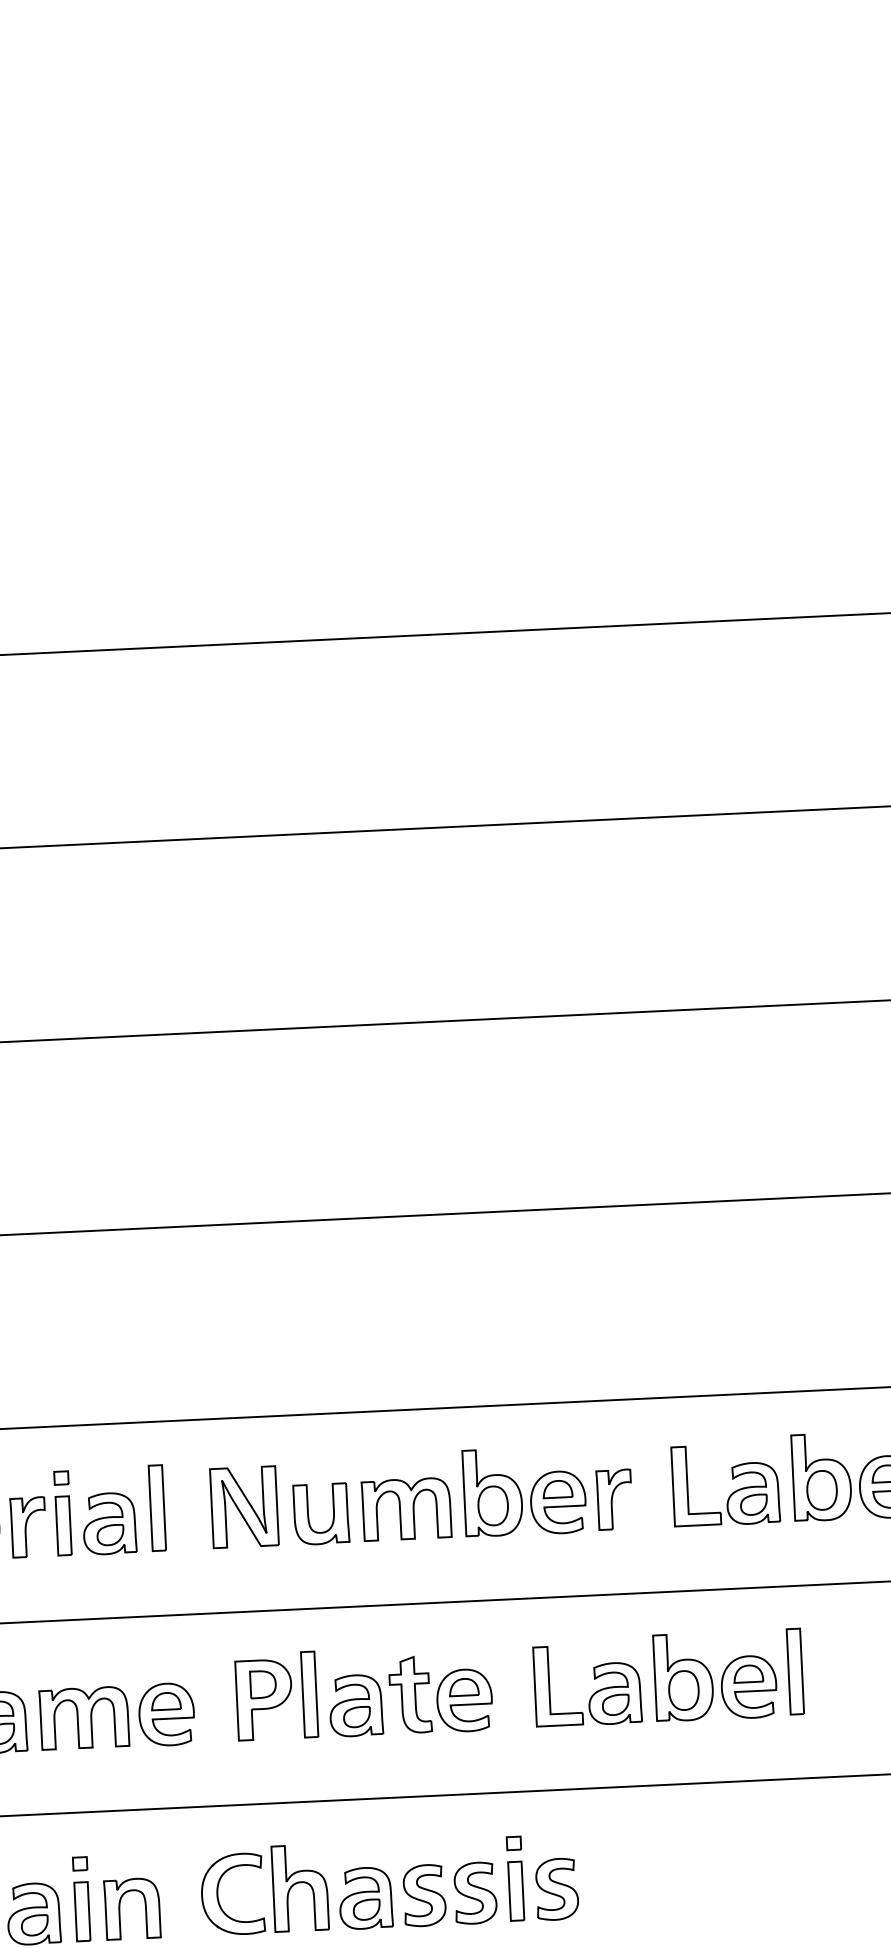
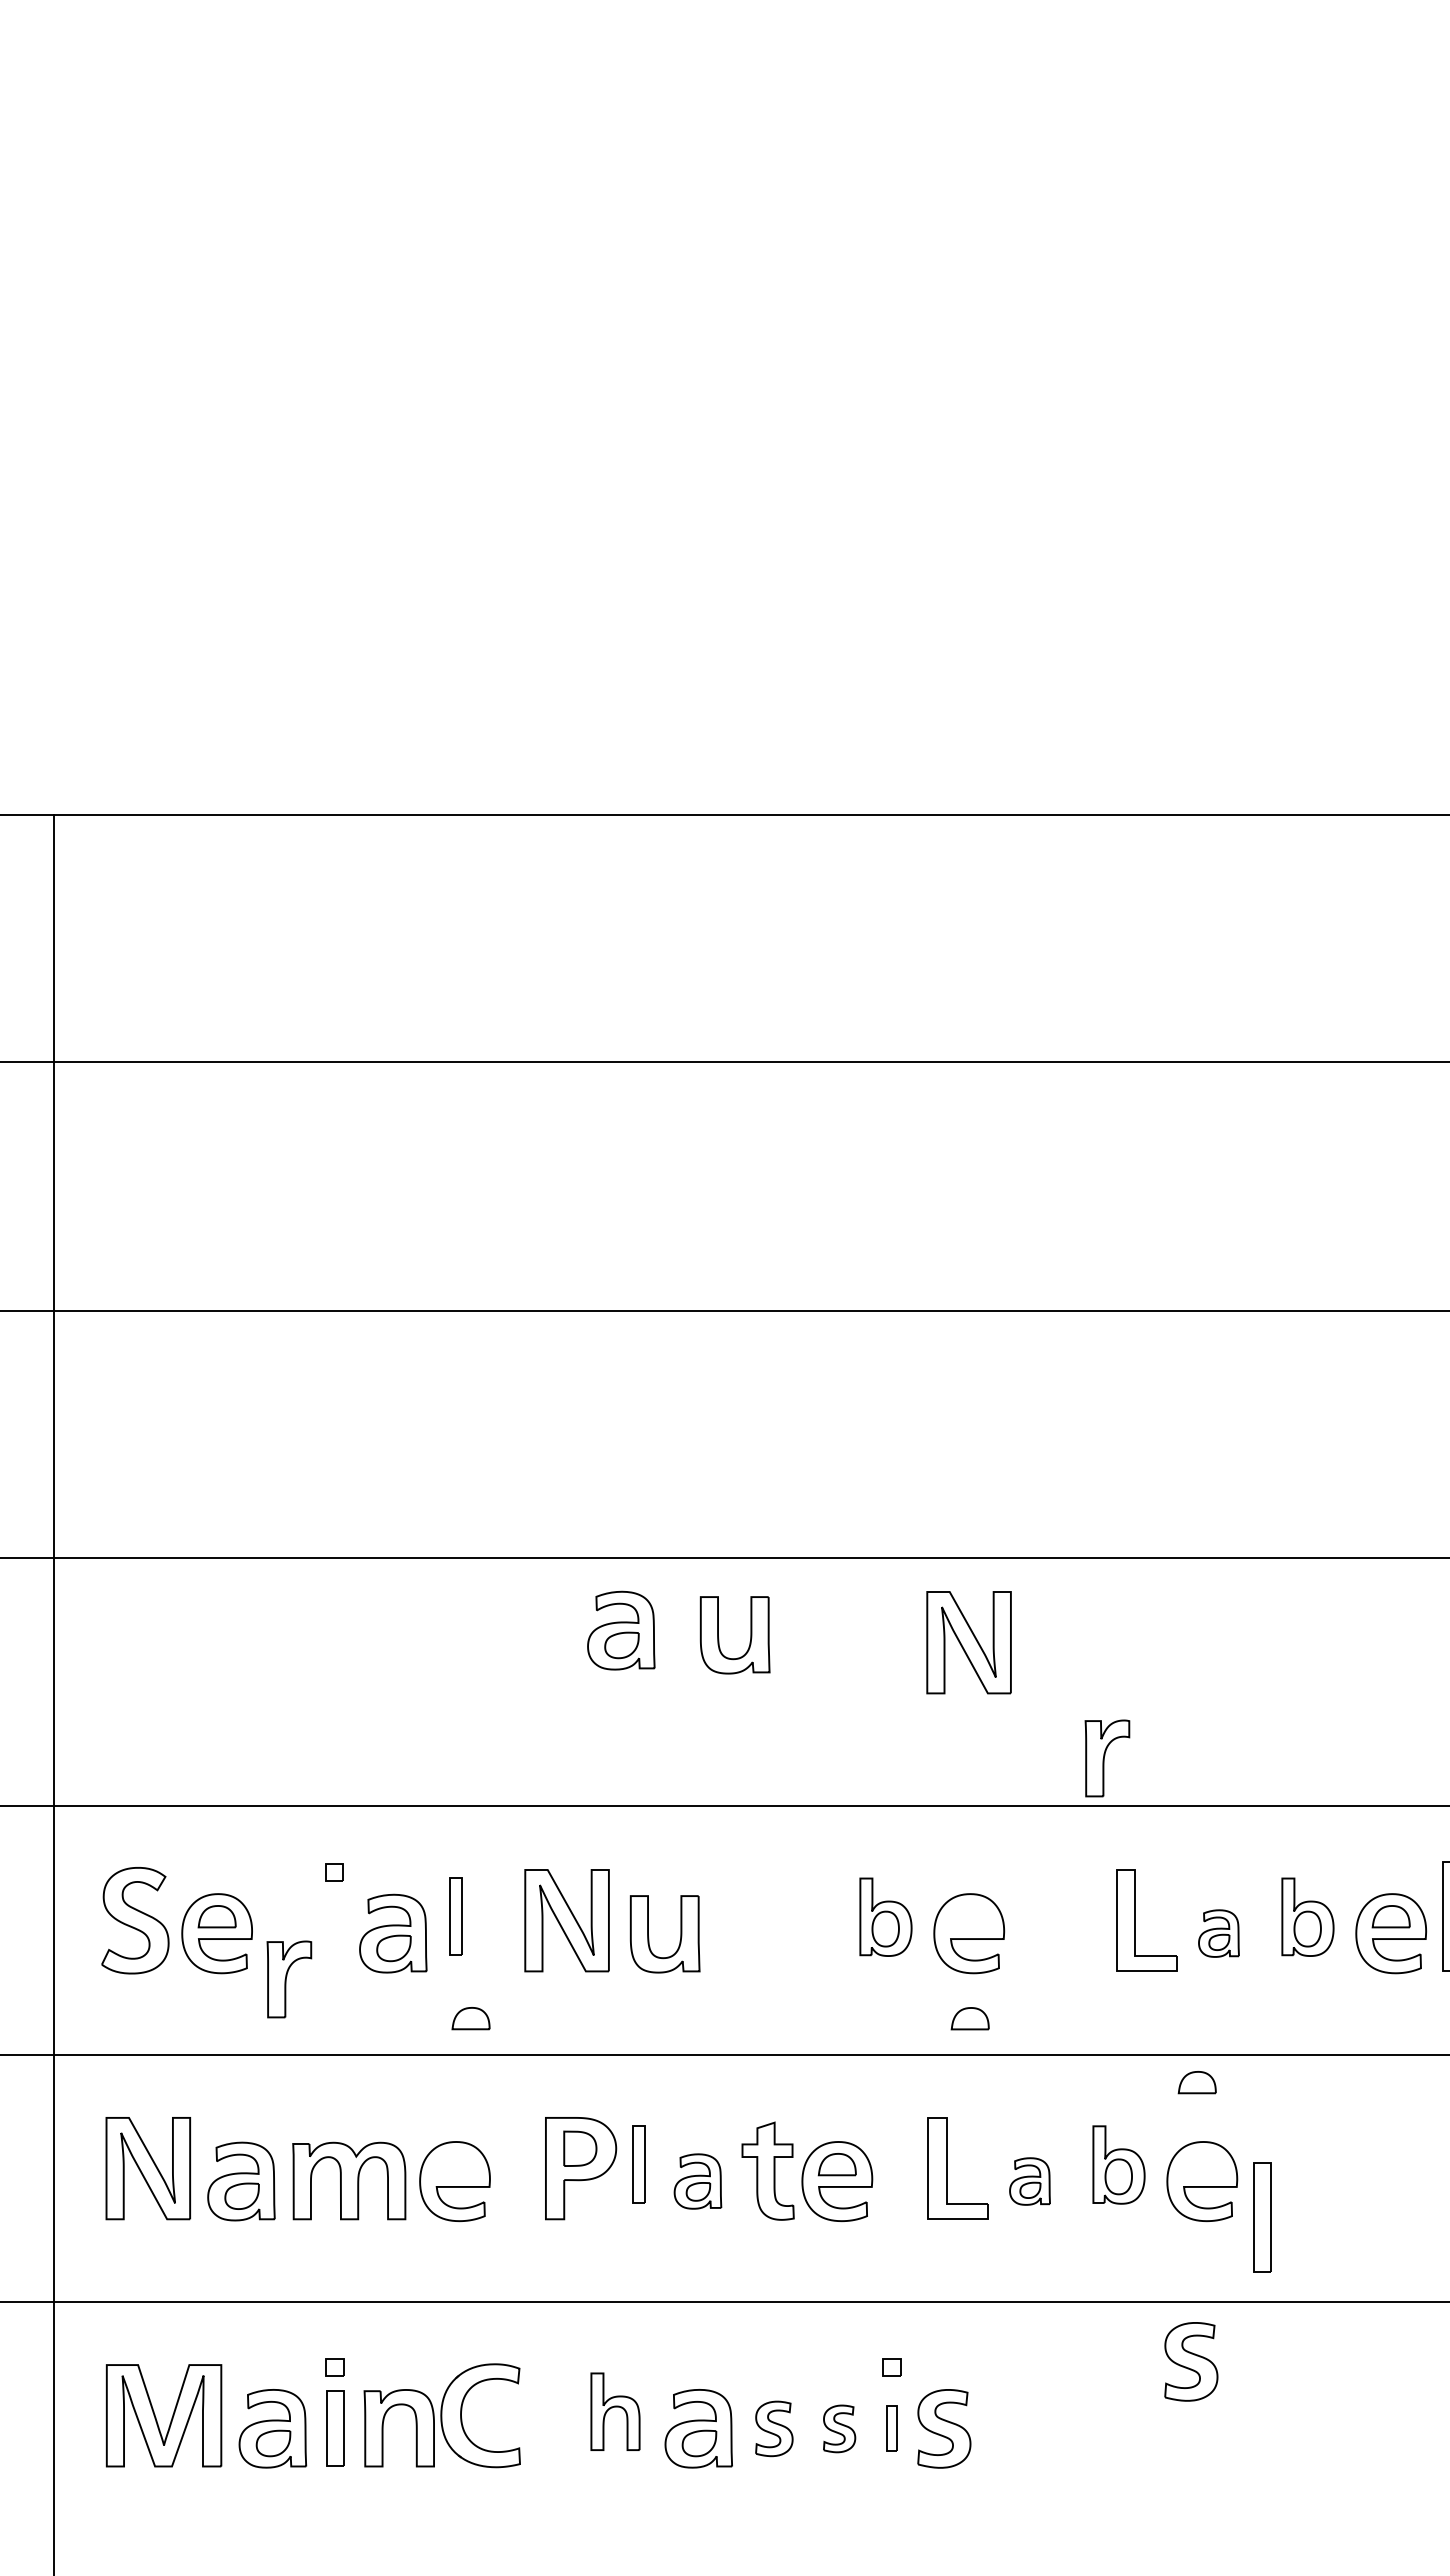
part: (547, 1275) -> (968, 1642), added
part: (276, 1279) -> (621, 1630), added
part: (352, 1281) -> (719, 1638), added
part: (821, 1477) -> (1307, 1917), size x0.7
part: (557, 1489) -> (969, 2018), moved
part: (492, 1493) -> (885, 1917), size x0.7
part: (752, 1493) -> (1218, 1933), size x0.6
part: (614, 1499) -> (1107, 1758), moved
part: (157, 1508) -> (455, 1916), size x0.7
part: (406, 1509) -> (774, 1933), removed
part: (63, 1525) -> (334, 1933), removed
part: (28, 1527) -> (289, 1979), moved
part: (795, 1671) -> (1262, 2217), moved
part: (747, 1673) -> (1196, 2082), moved
part: (683, 1676) -> (1118, 2164), size x0.7
part: (614, 1693) -> (1029, 2181), size x0.6
part: (309, 1694) -> (639, 2164), size x0.7
part: (165, 1701) -> (470, 2018), moved
part: (355, 1705) -> (697, 2181), size x0.7
part: (747, 1827) -> (1191, 2361), added
part: (300, 1887) -> (615, 2411), size x0.7
part: (515, 1891) -> (891, 2428), size x0.6
part: (475, 1892) -> (839, 2428), size x0.6
part: (424, 1895) -> (774, 2428), size x0.7
part: (218, 1897) -> (462, 2418), moved

